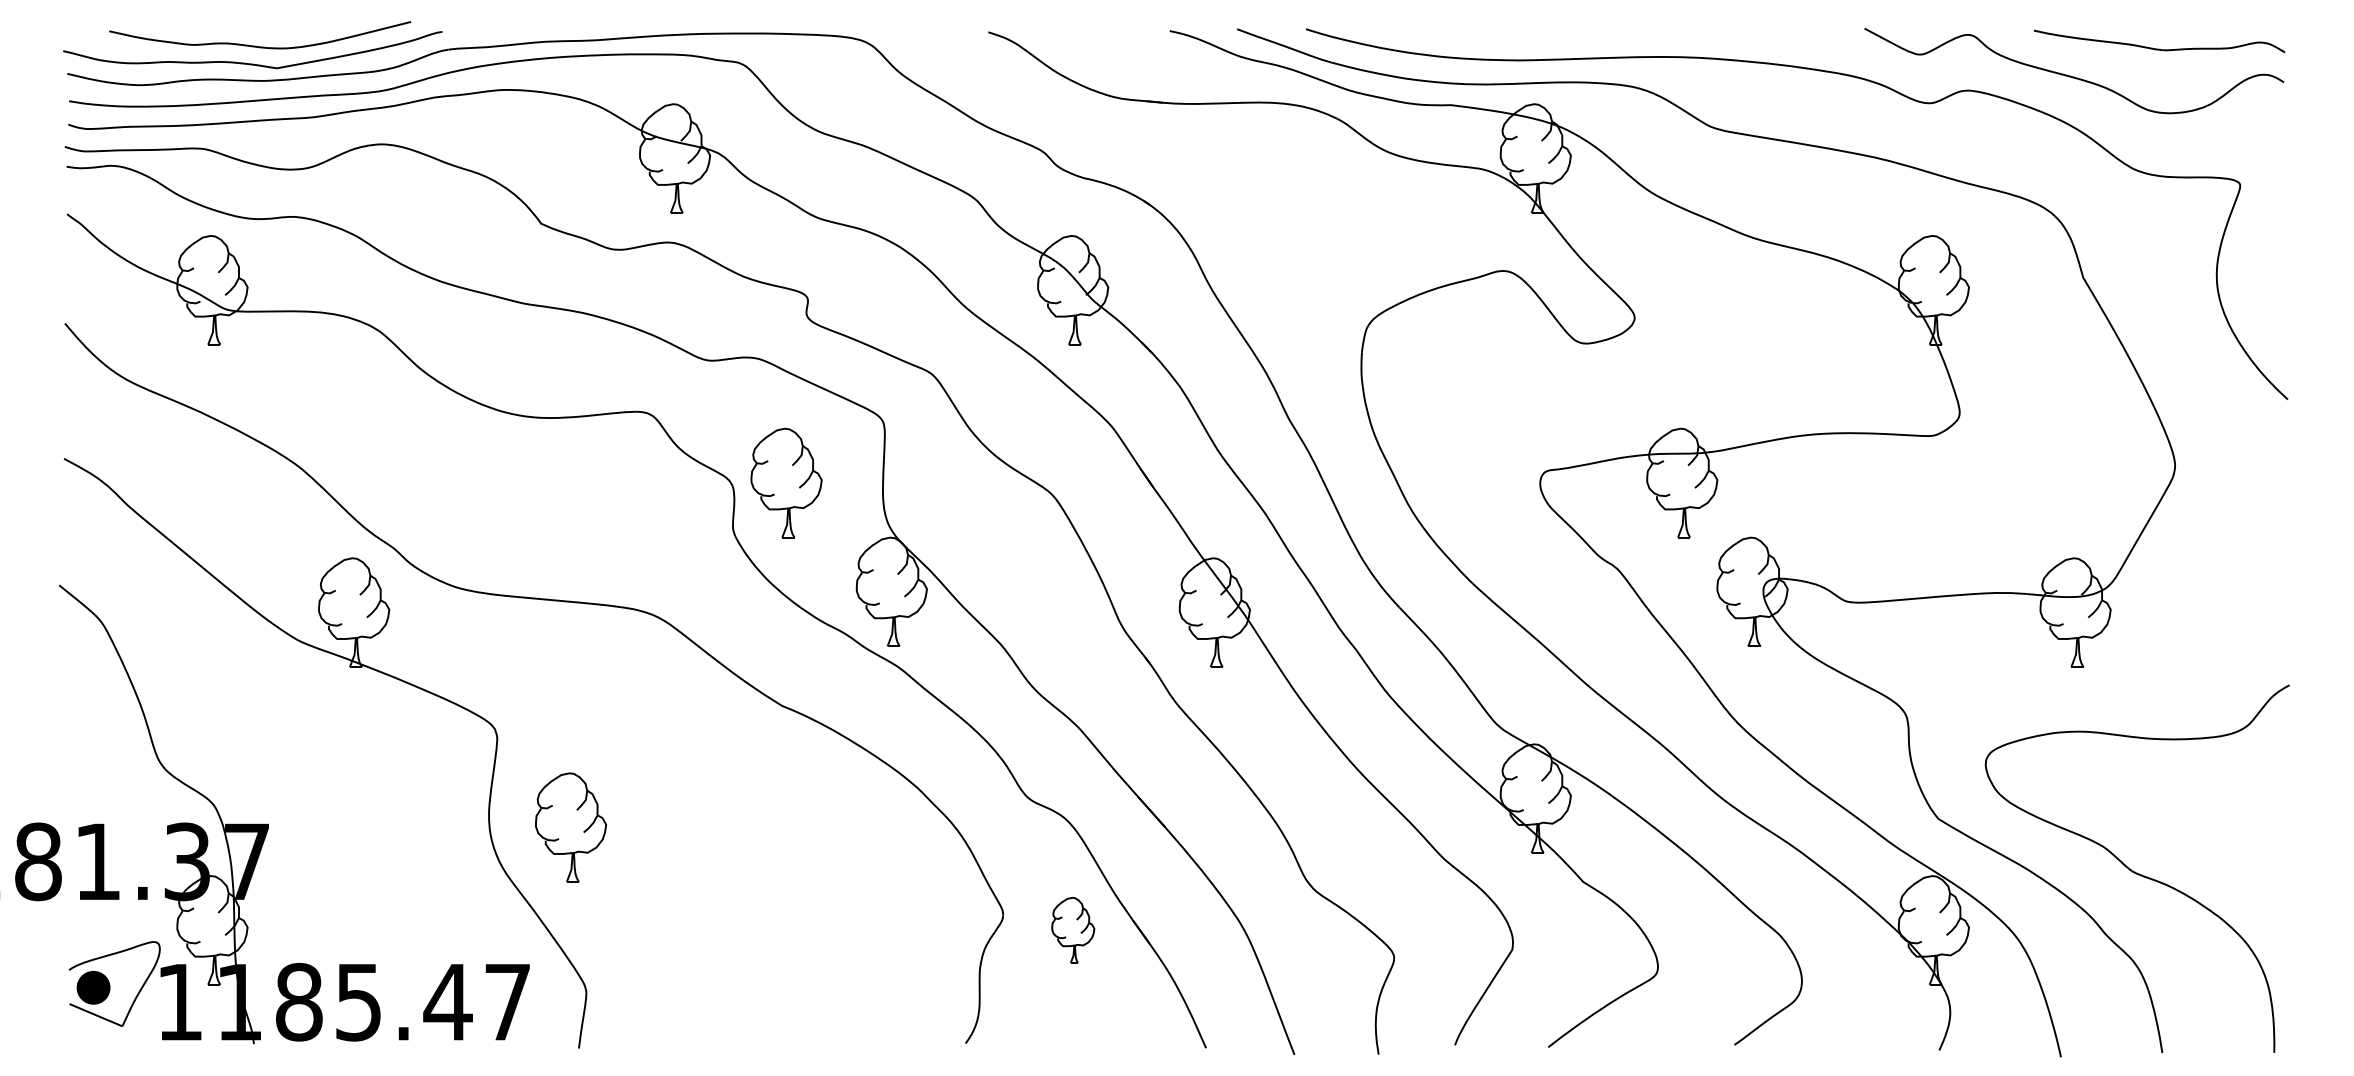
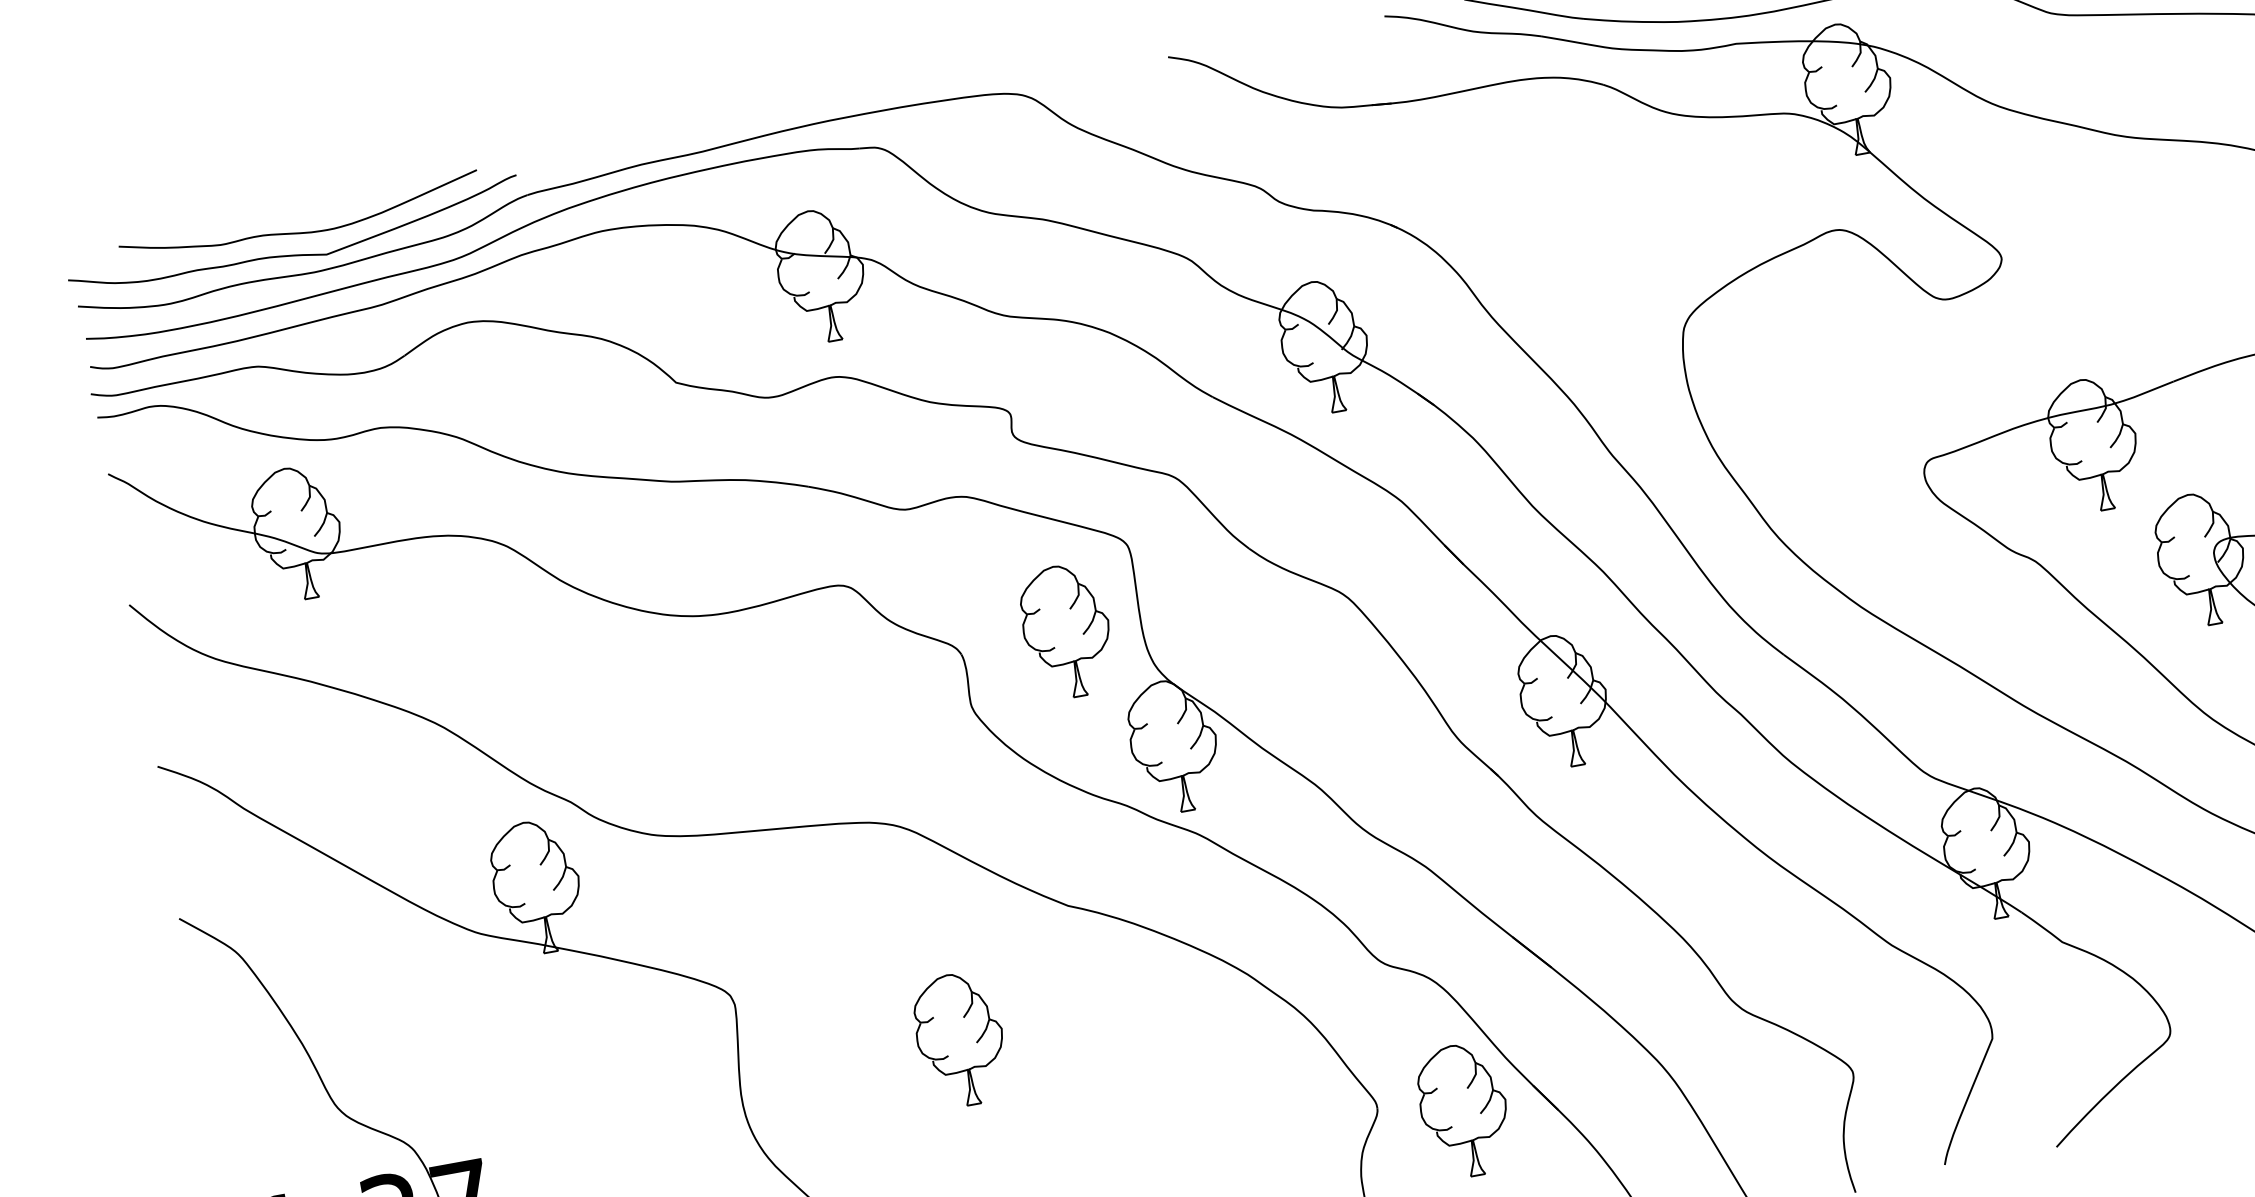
part: (786, 482) -> (1066, 630), moved
part: (570, 827) -> (959, 1039), moved
part: (1073, 930) -> (1464, 1110), size x1.67

